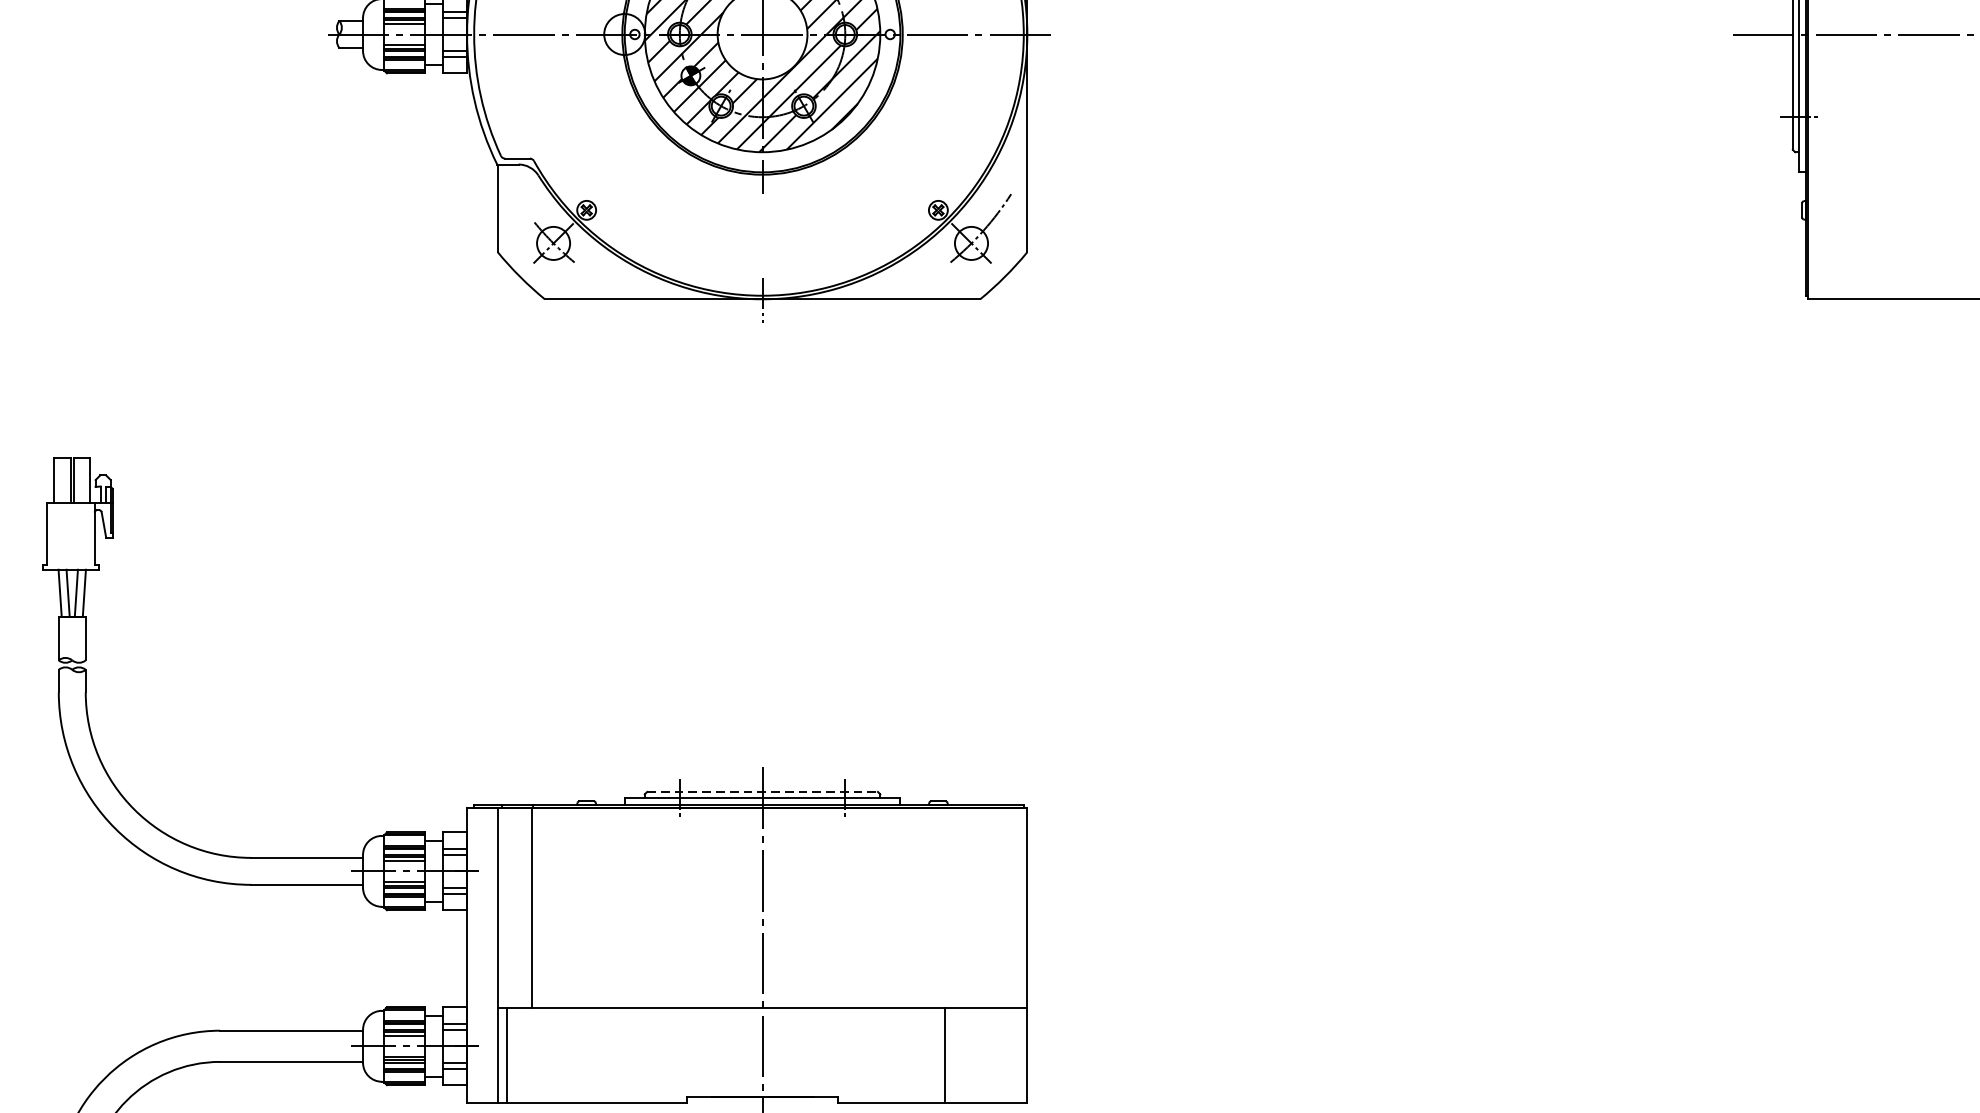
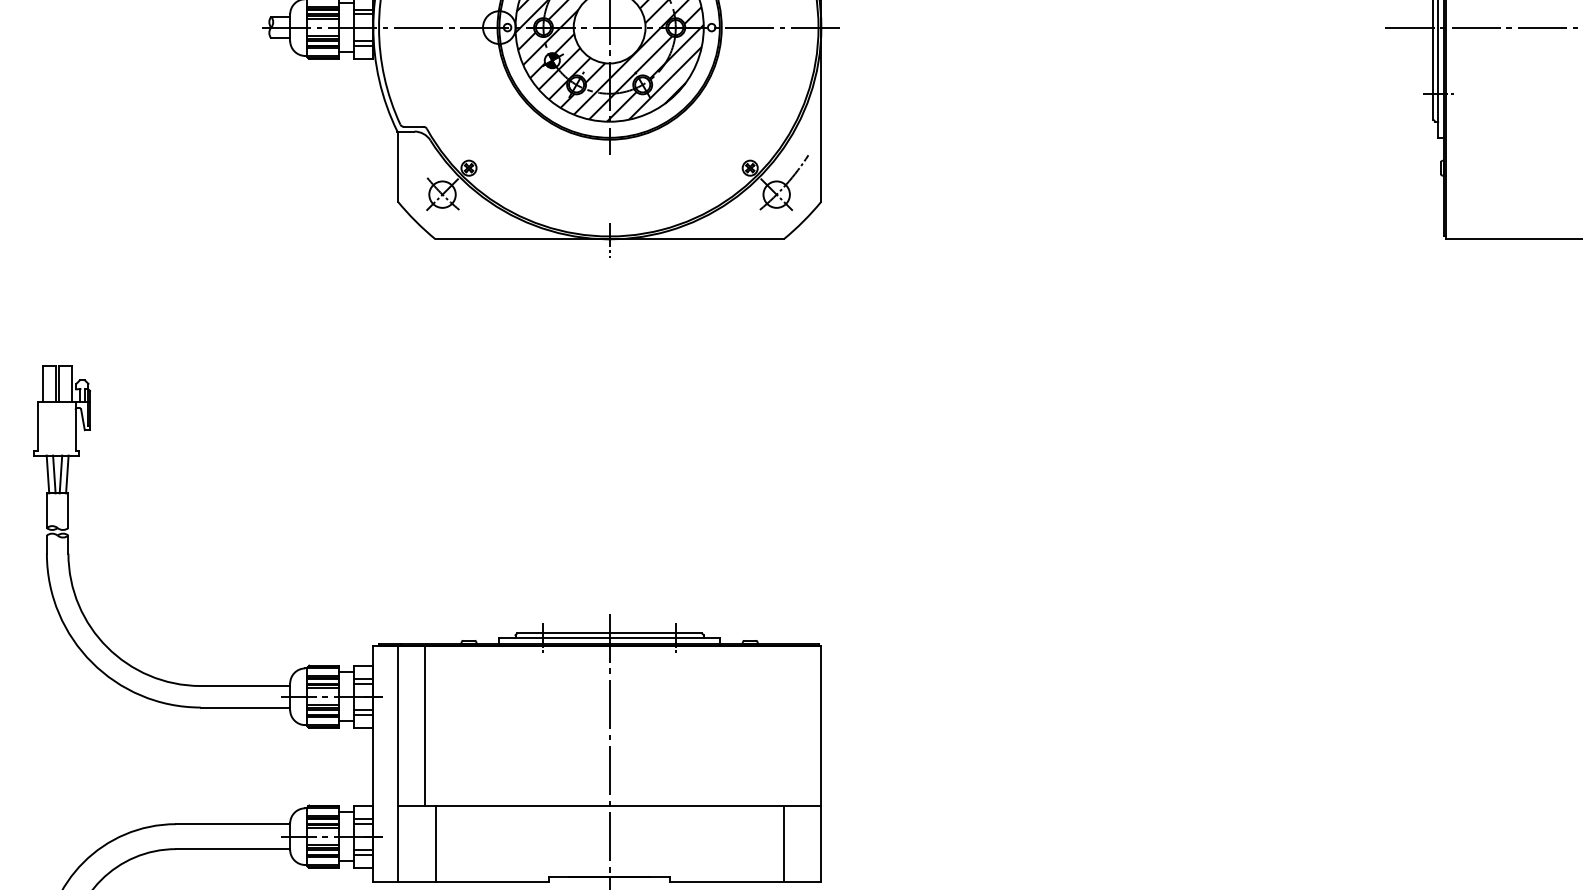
line: (763, 792) -> (610, 633), dashed -> solid
line: (507, 1056) -> (435, 844), moved
line: (944, 1056) -> (783, 844), moved

